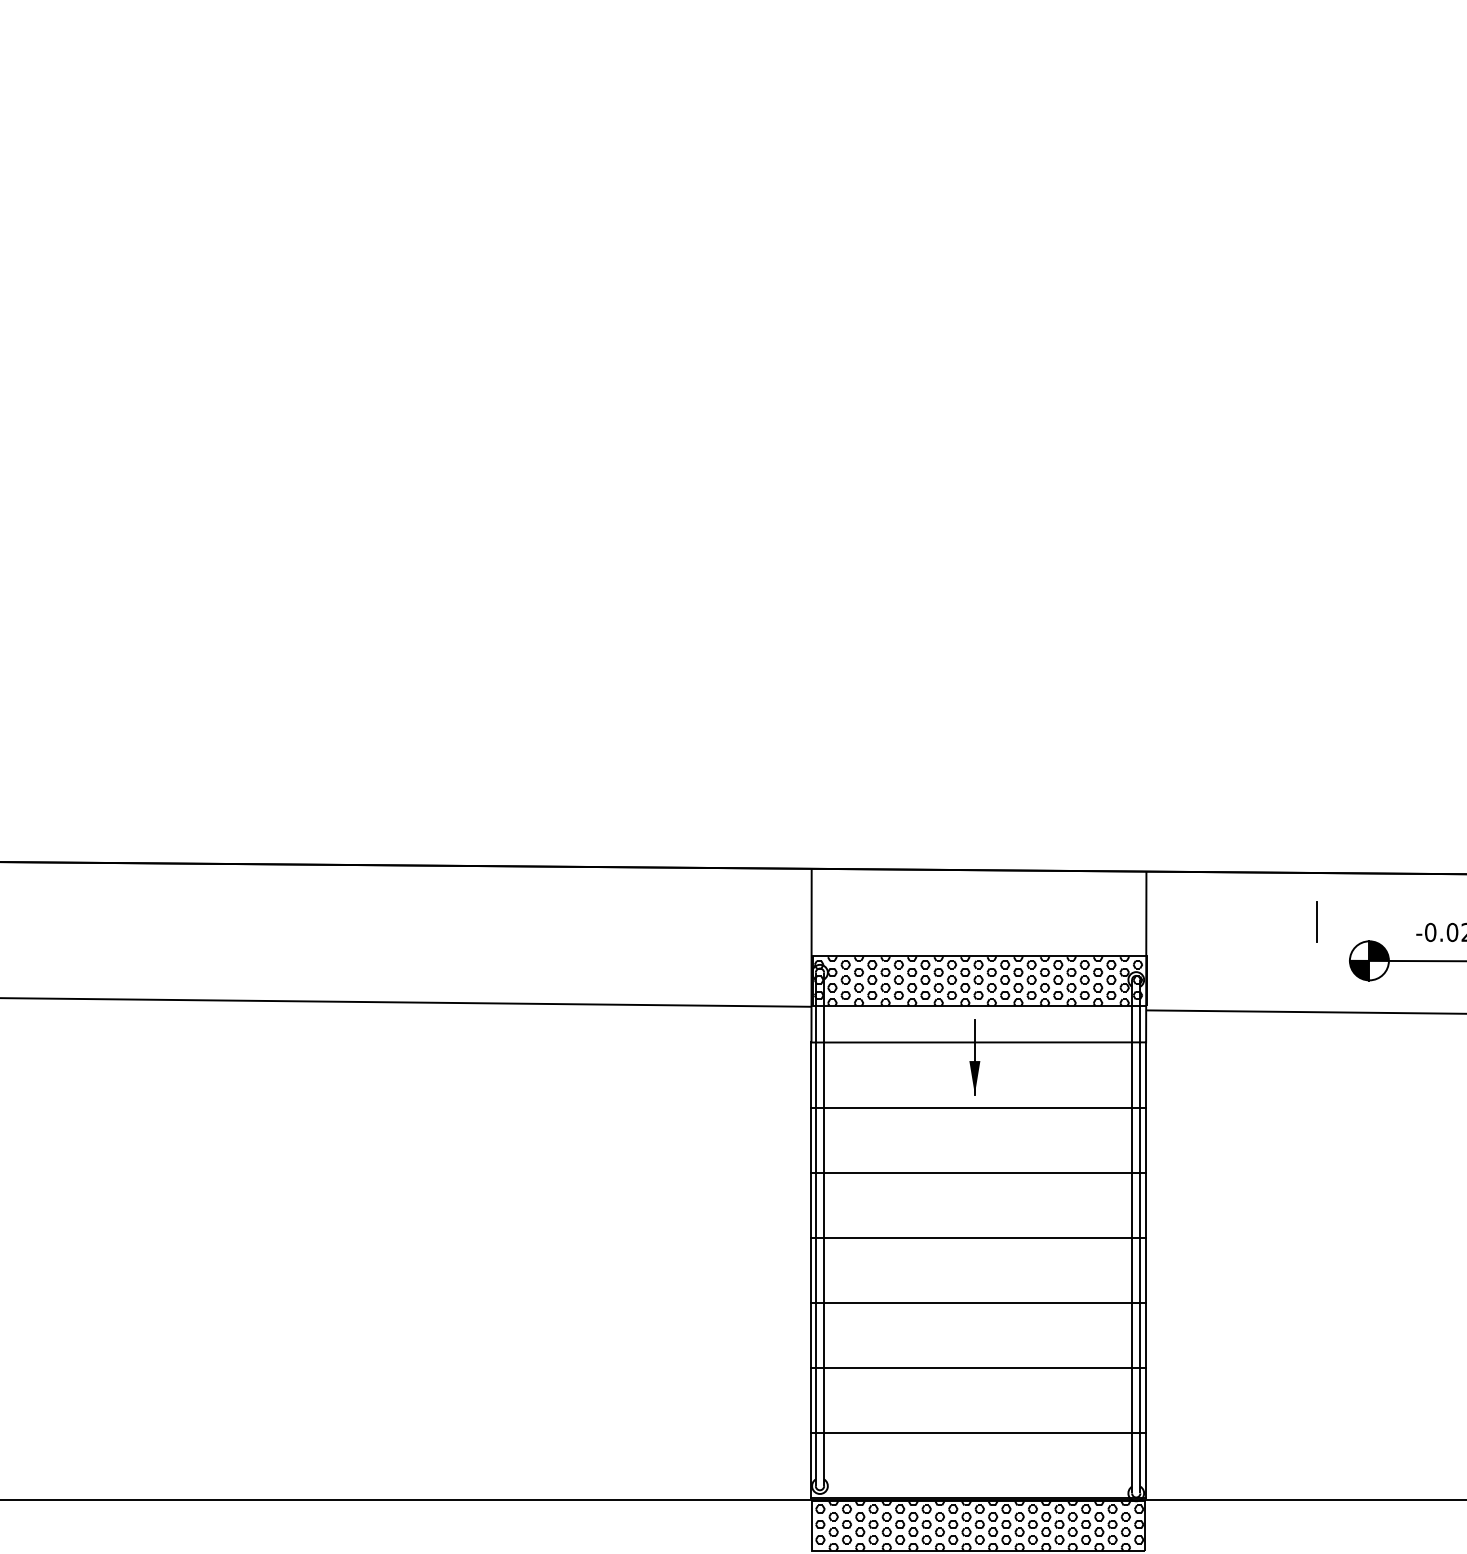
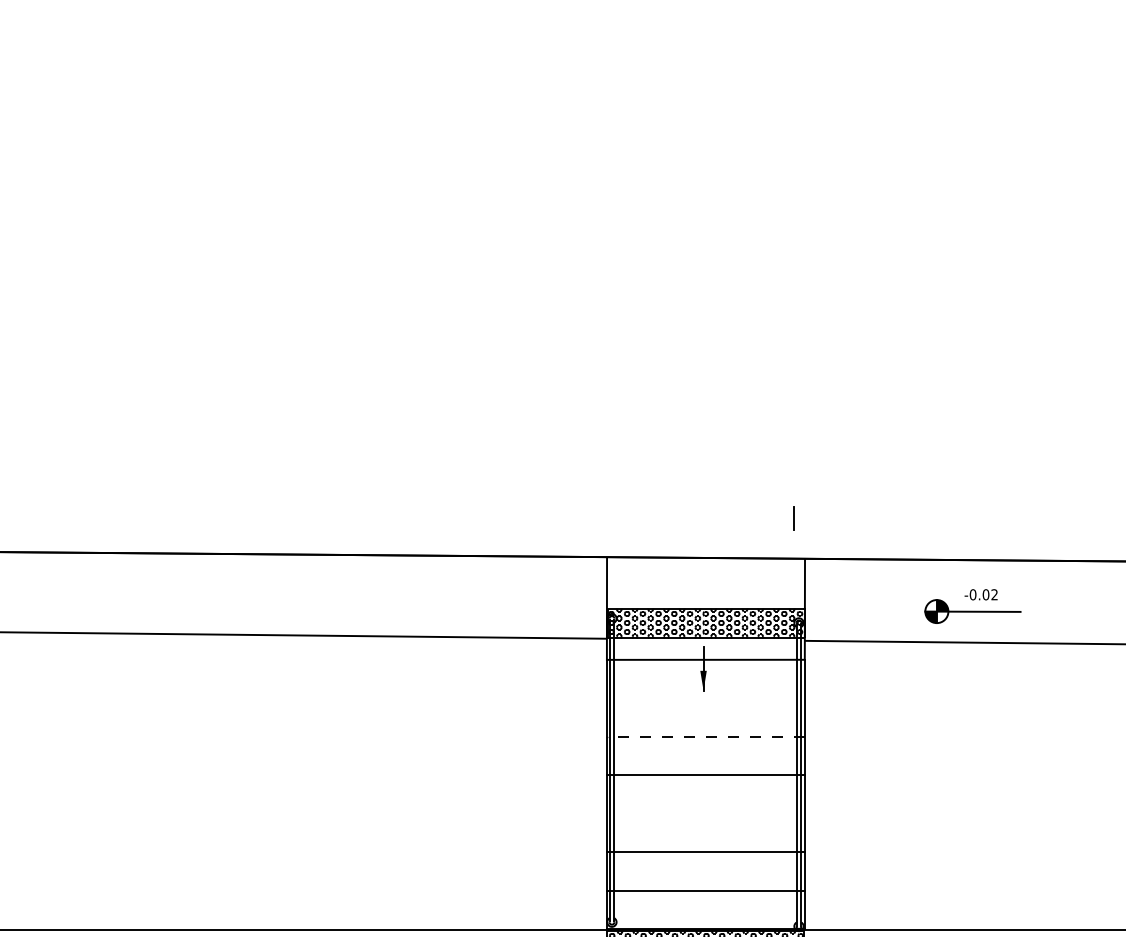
line: (1316, 921) -> (793, 518), moved
line: (978, 1107) -> (705, 698), removed
line: (978, 1172) -> (705, 736), solid -> dashed
line: (978, 1302) -> (705, 813), removed

